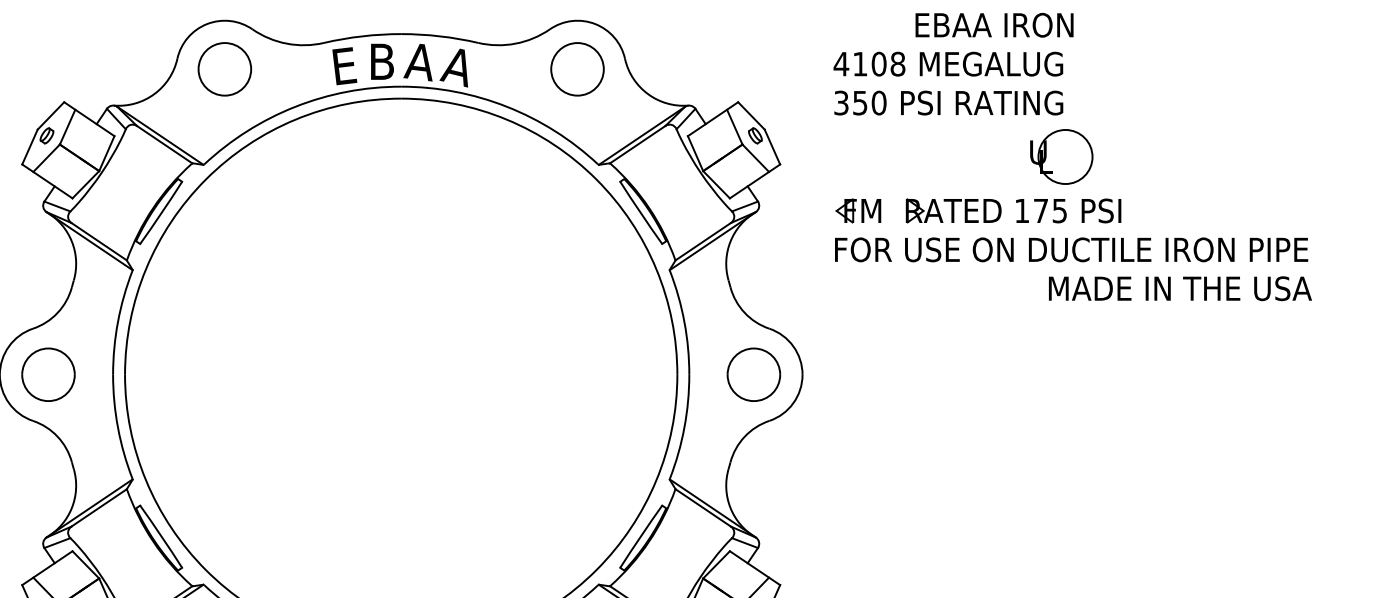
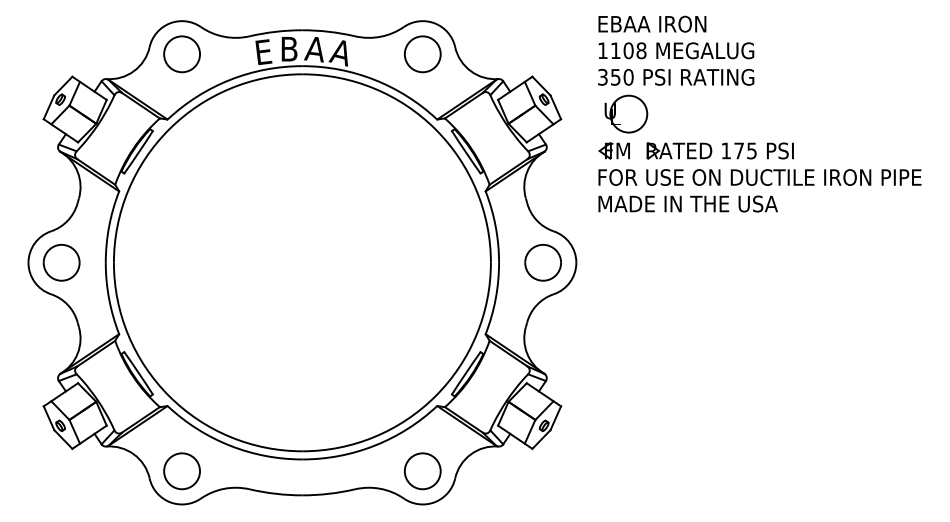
text: (994, 24) -> (652, 23), moved
text: (840, 63) -> (602, 50), 4108 -> 1108
part: (1062, 156) -> (626, 113), moved
text: (1179, 287) -> (687, 203), moved

